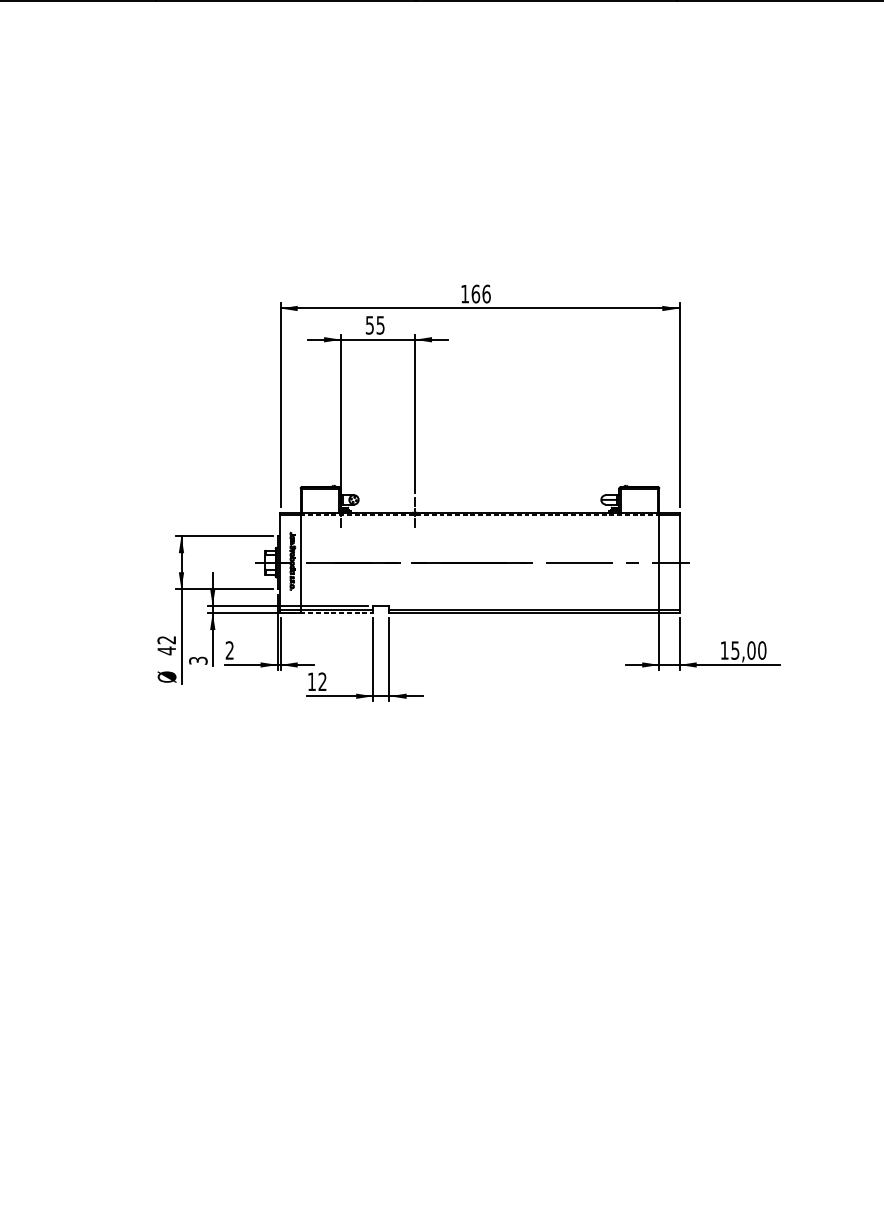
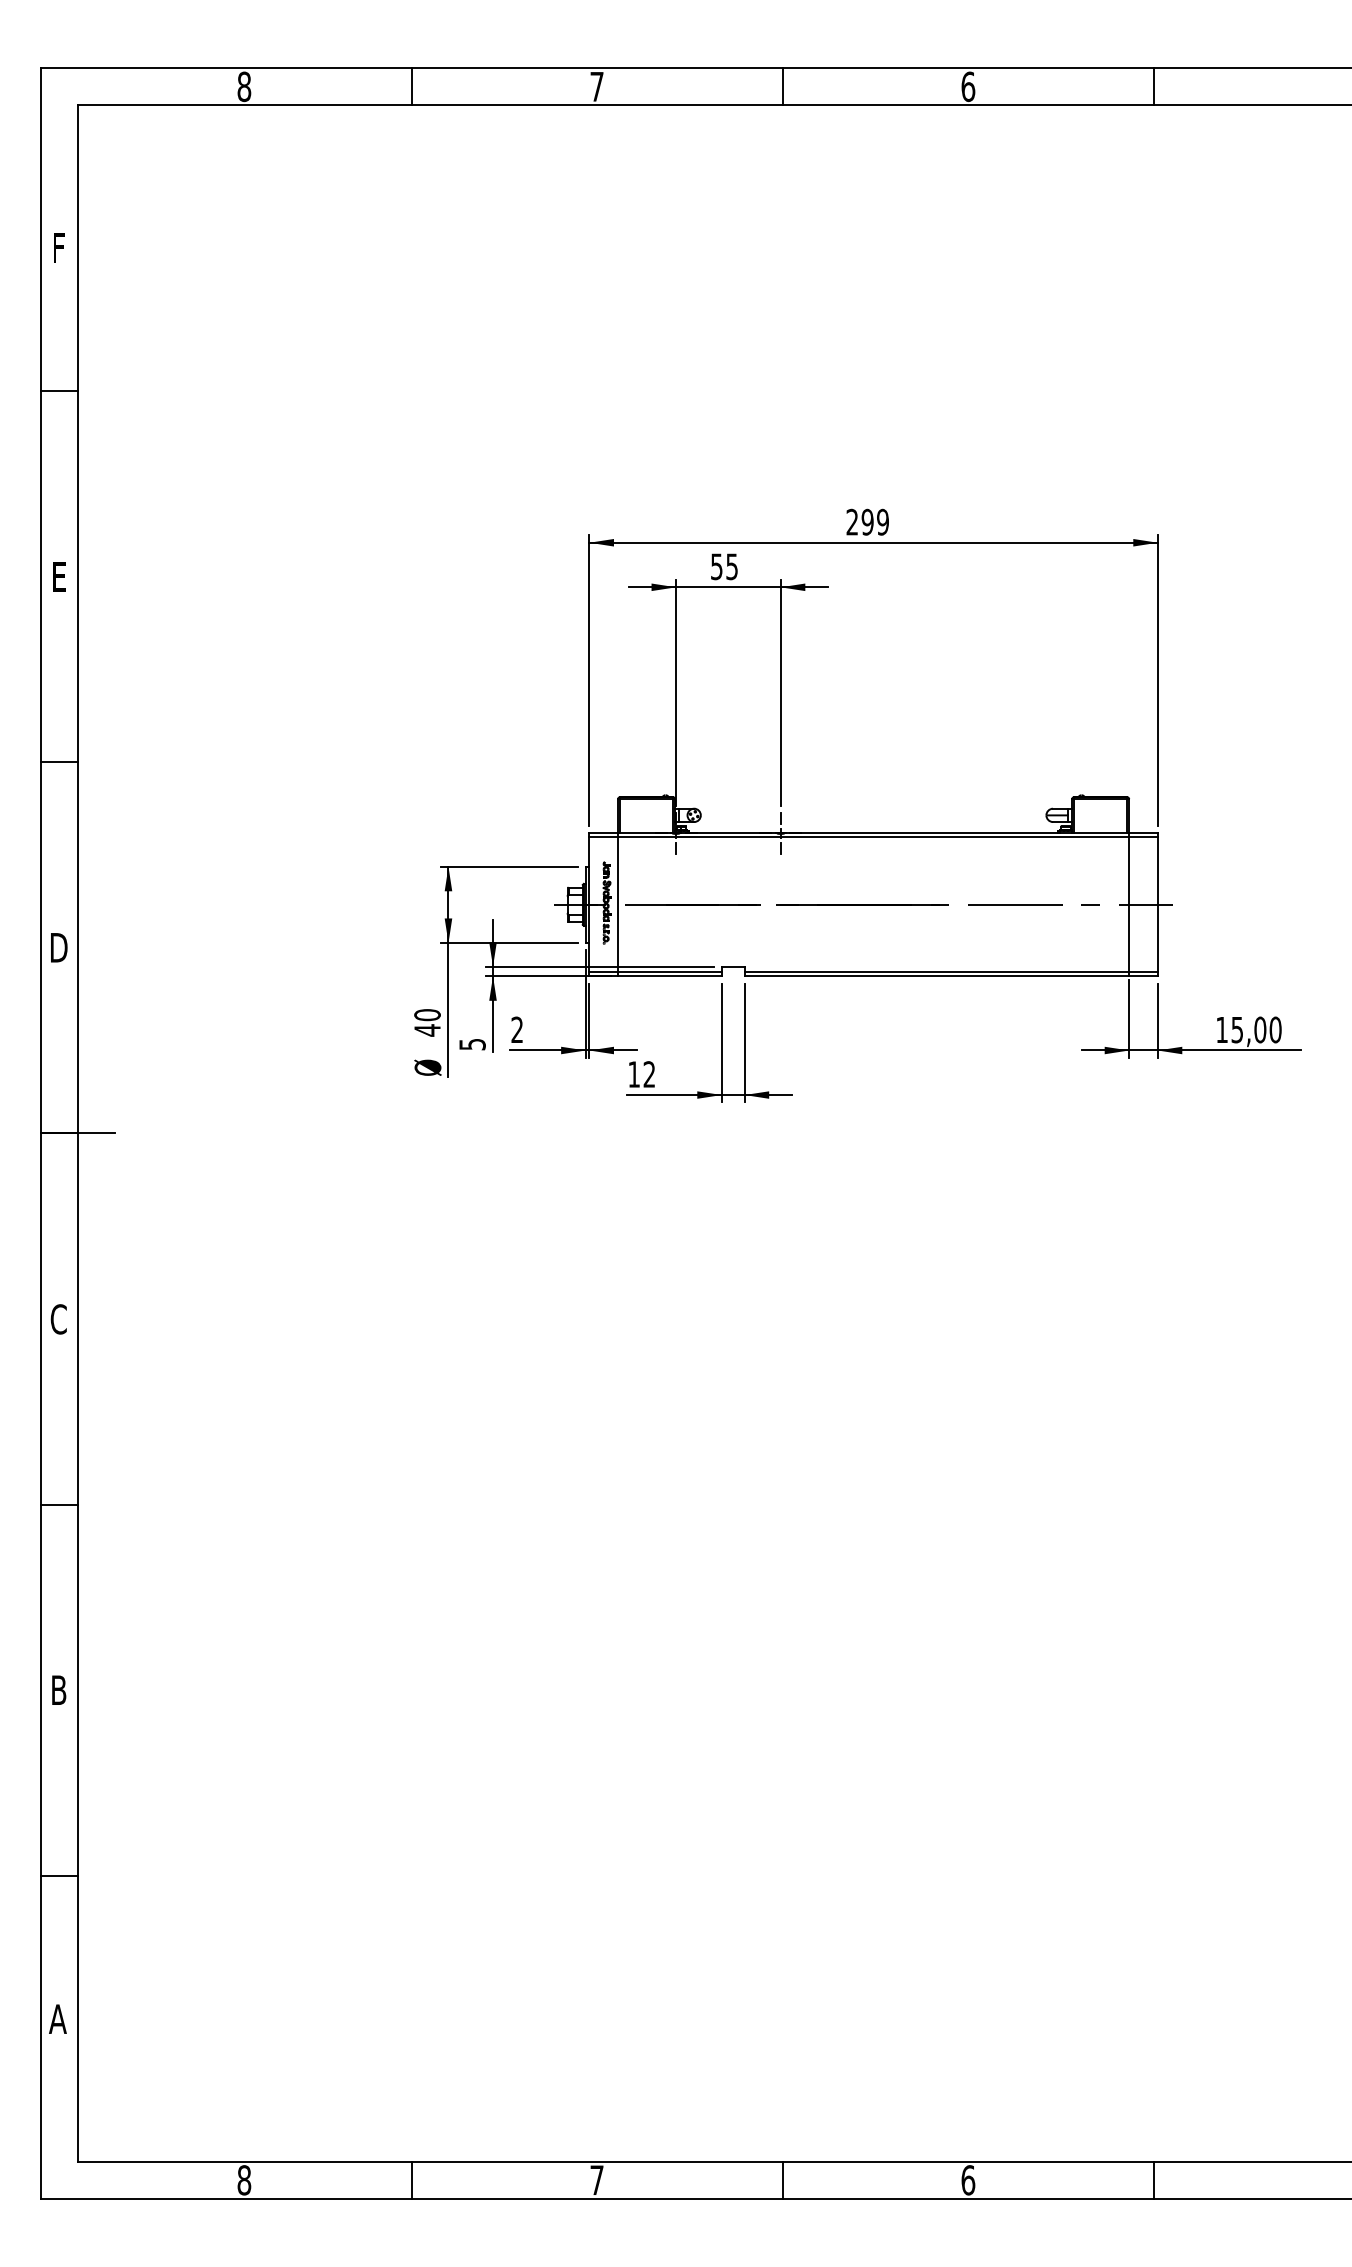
text: (475, 293) -> (867, 521), 166 -> 299
line: (479, 515) -> (873, 837), dashed -> solid
line: (336, 613) -> (669, 976), dashed -> solid
text: (166, 640) -> (427, 1015), 42 -> 40
text: (198, 660) -> (472, 1043), 3 -> 5

